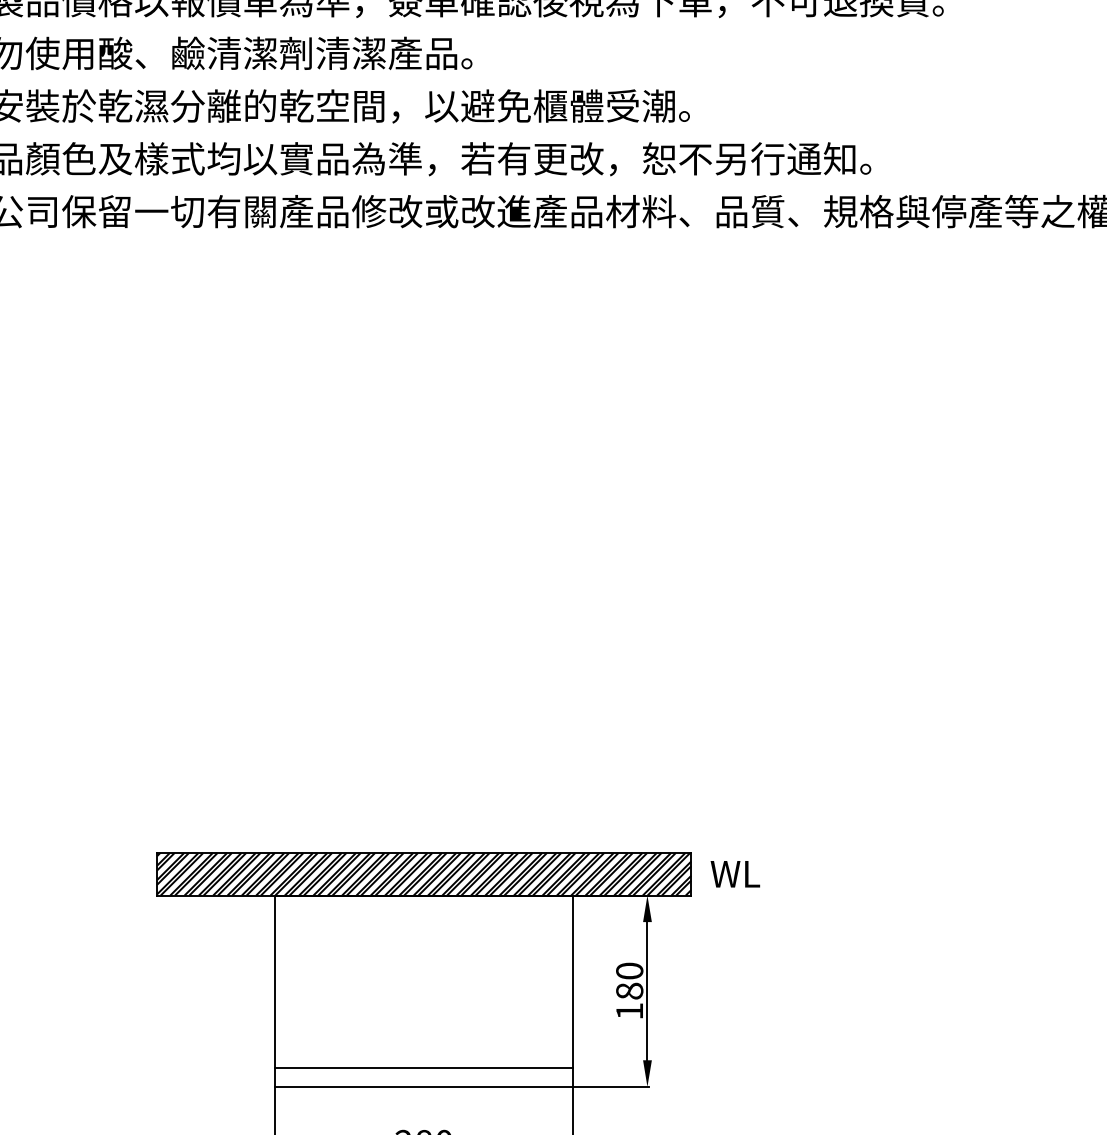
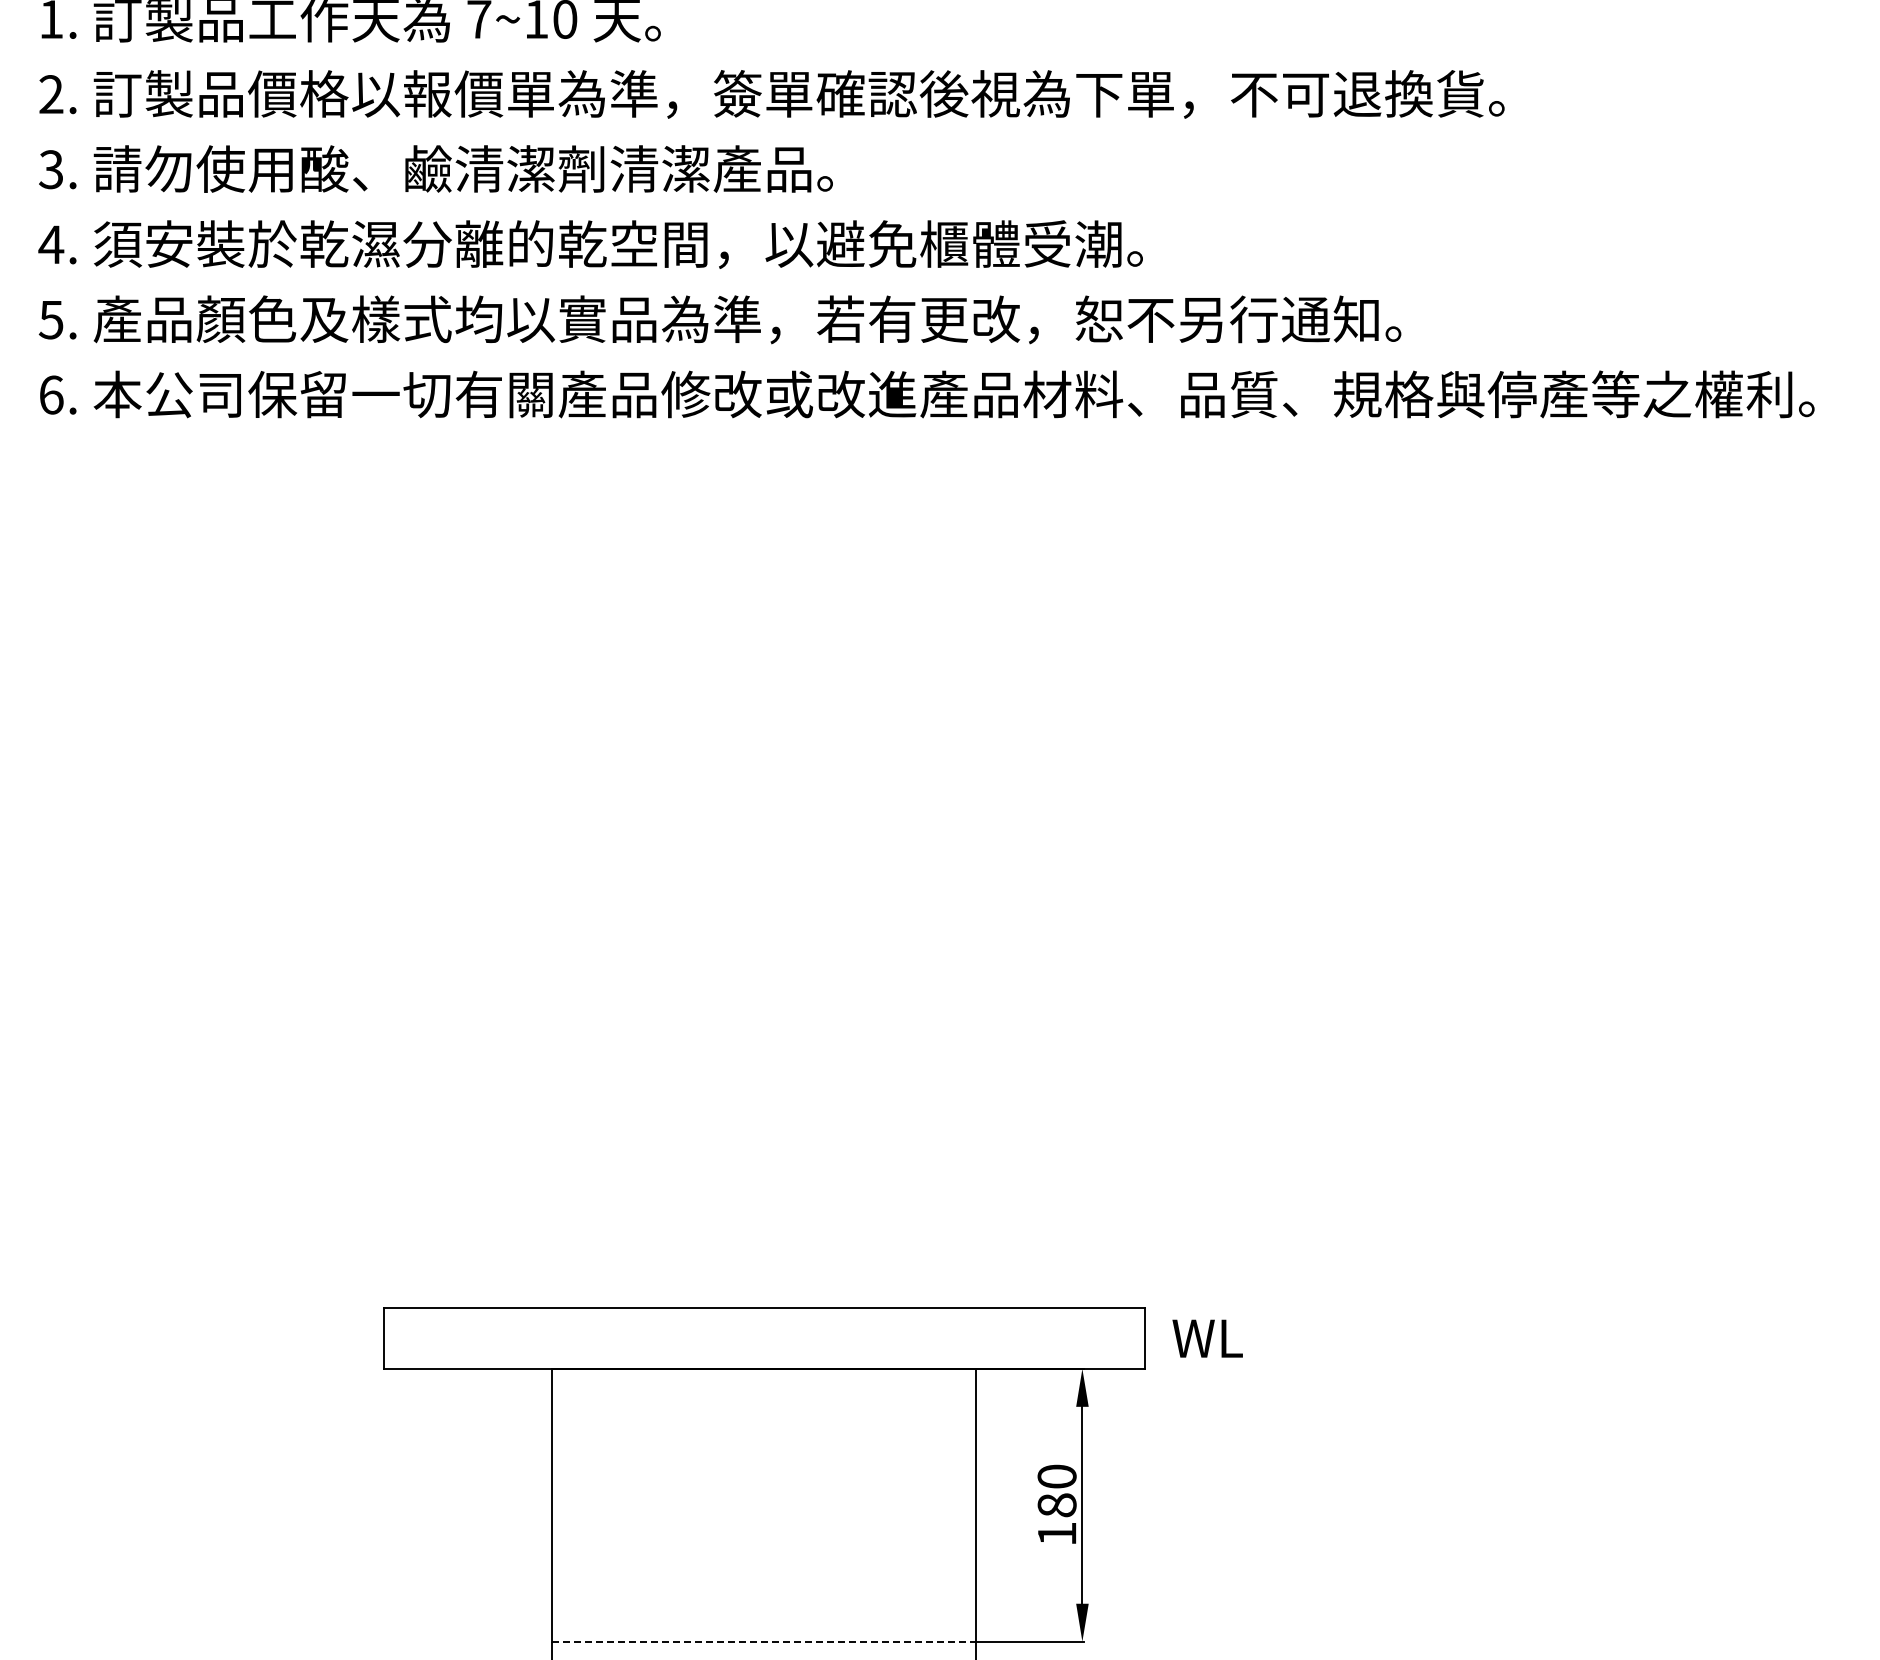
hatch: (423, 874) -> (763, 1338), removed
line: (424, 1067) -> (764, 1614), removed
line: (424, 1086) -> (764, 1641), solid -> dashed

